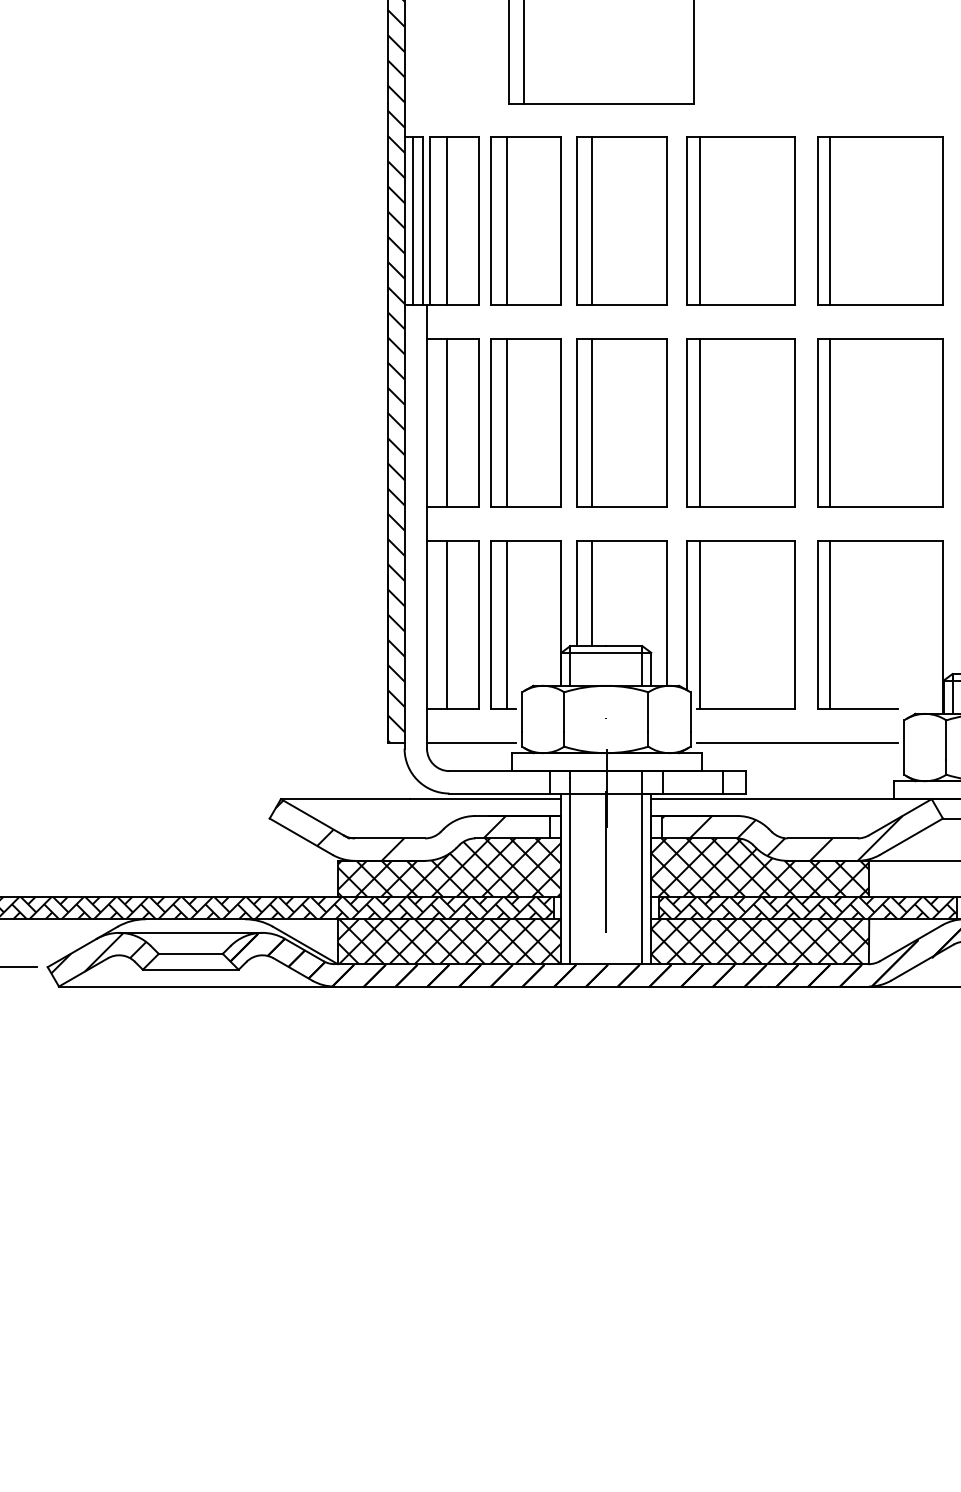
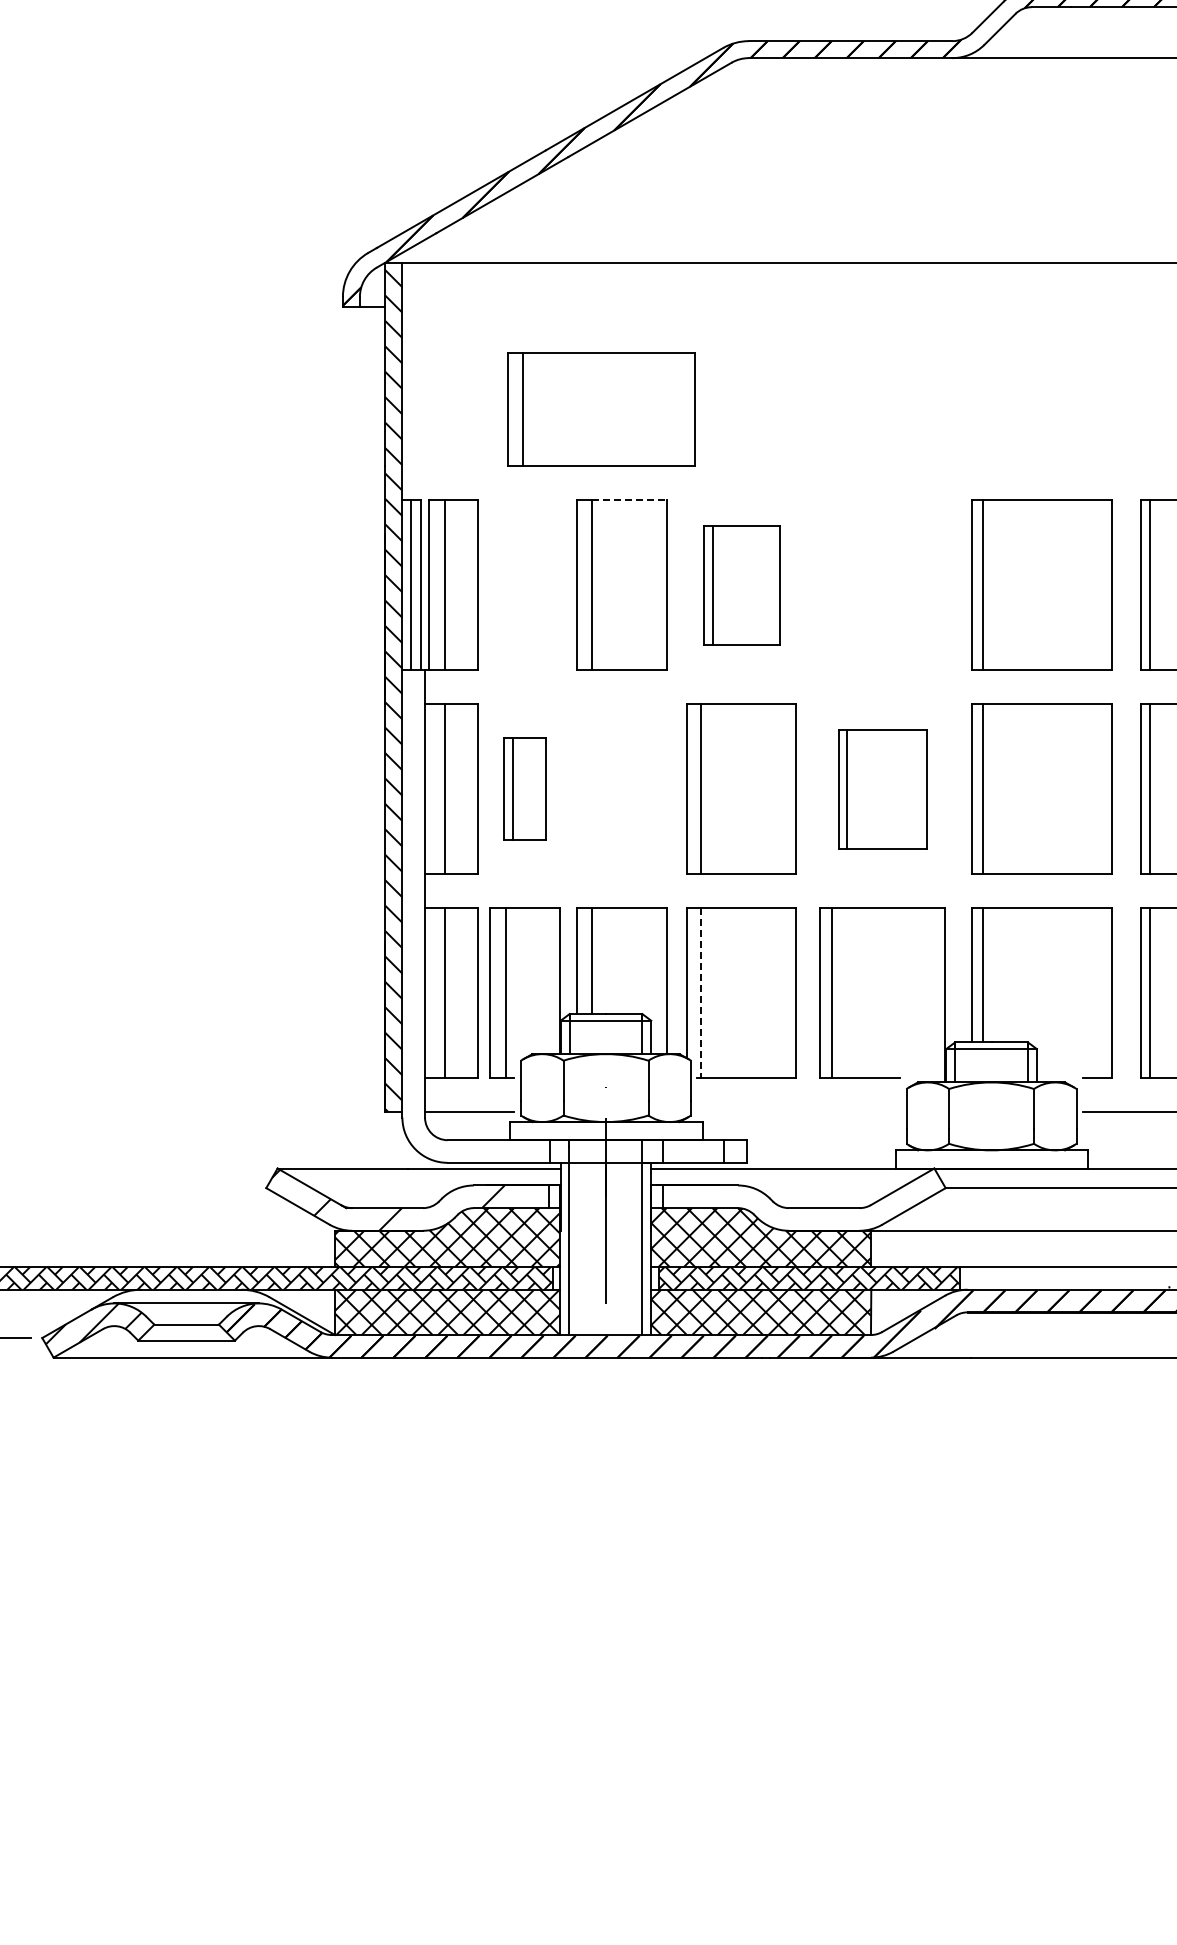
line: (629, 137) -> (629, 500), solid -> dashed
part: (525, 220) -> (524, 584), removed
part: (740, 220) -> (741, 584), size x0.7
part: (880, 220) -> (882, 584), removed
part: (525, 422) -> (524, 788), size x0.6
part: (621, 422) -> (621, 788), removed
part: (880, 422) -> (882, 788), size x0.7
line: (699, 625) -> (700, 993), solid -> dashed
line: (797, 742) -> (798, 1111), removed
hatch: (782, 837) -> (783, 1207), removed

